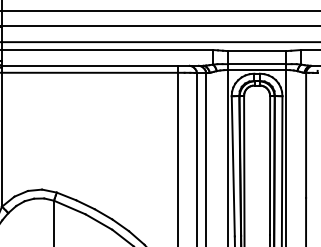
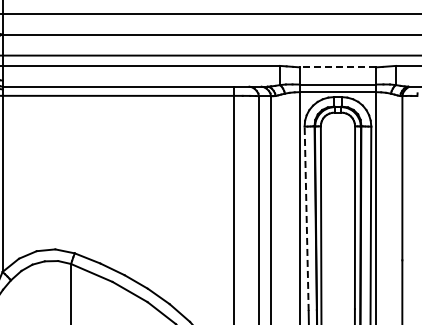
line: (256, 51) -> (337, 67), solid -> dashed
line: (233, 166) -> (306, 218), solid -> dashed

